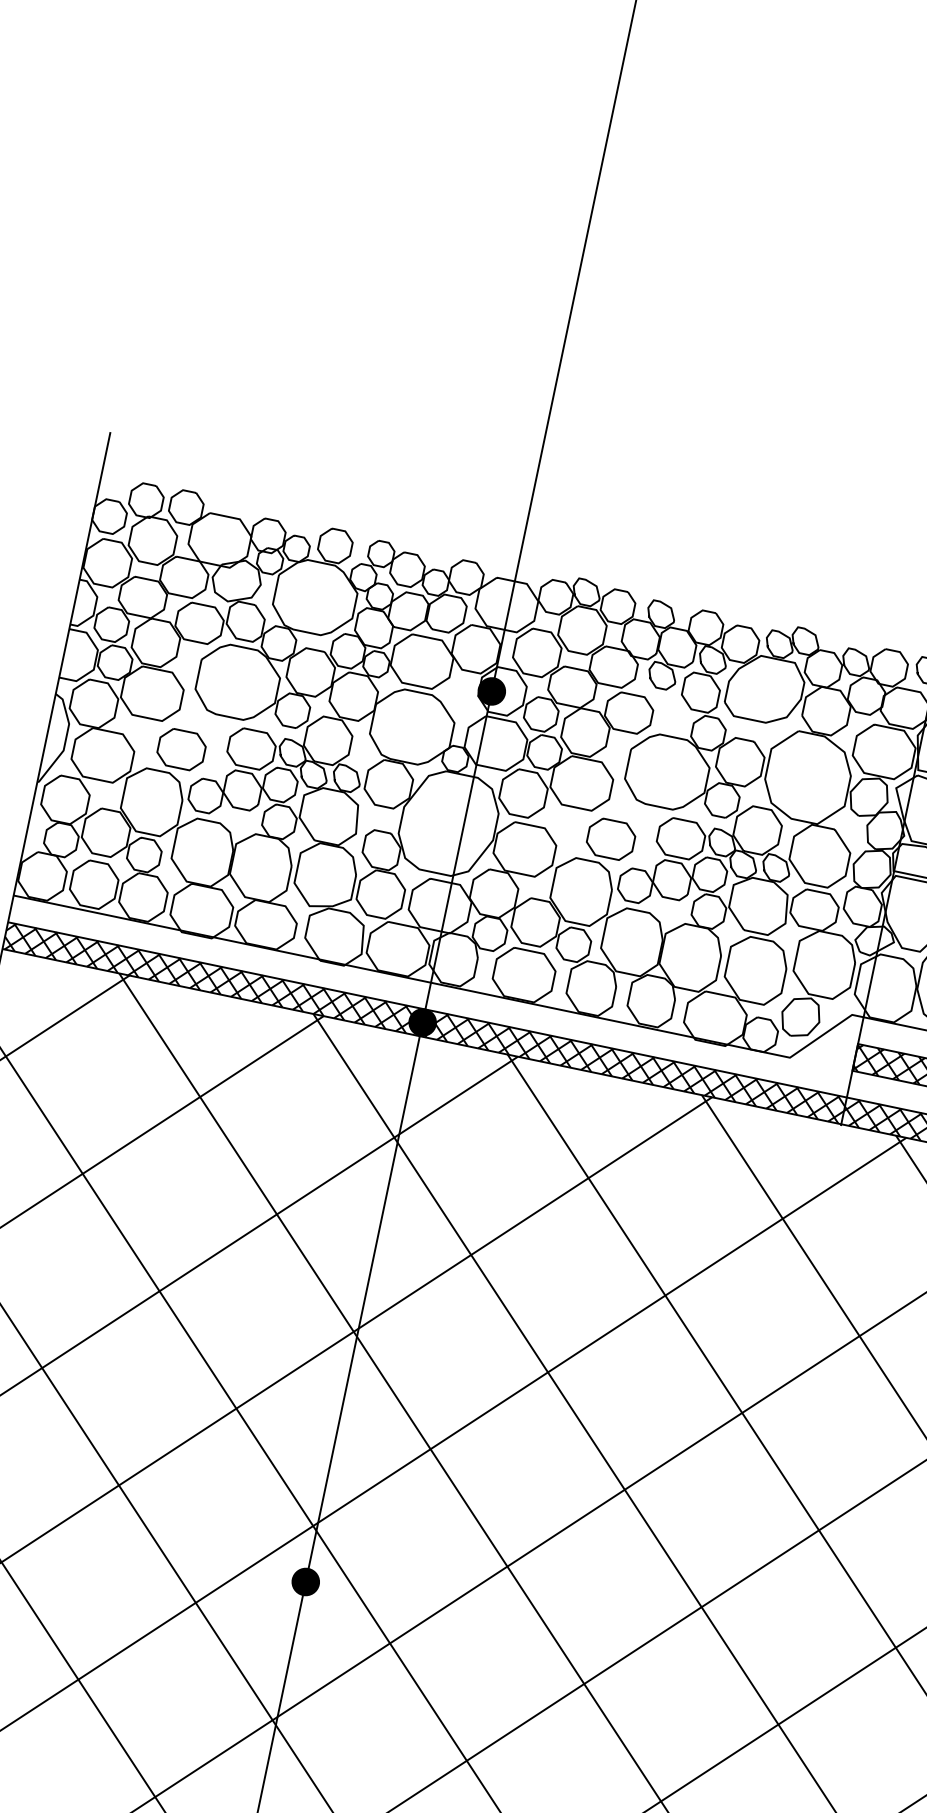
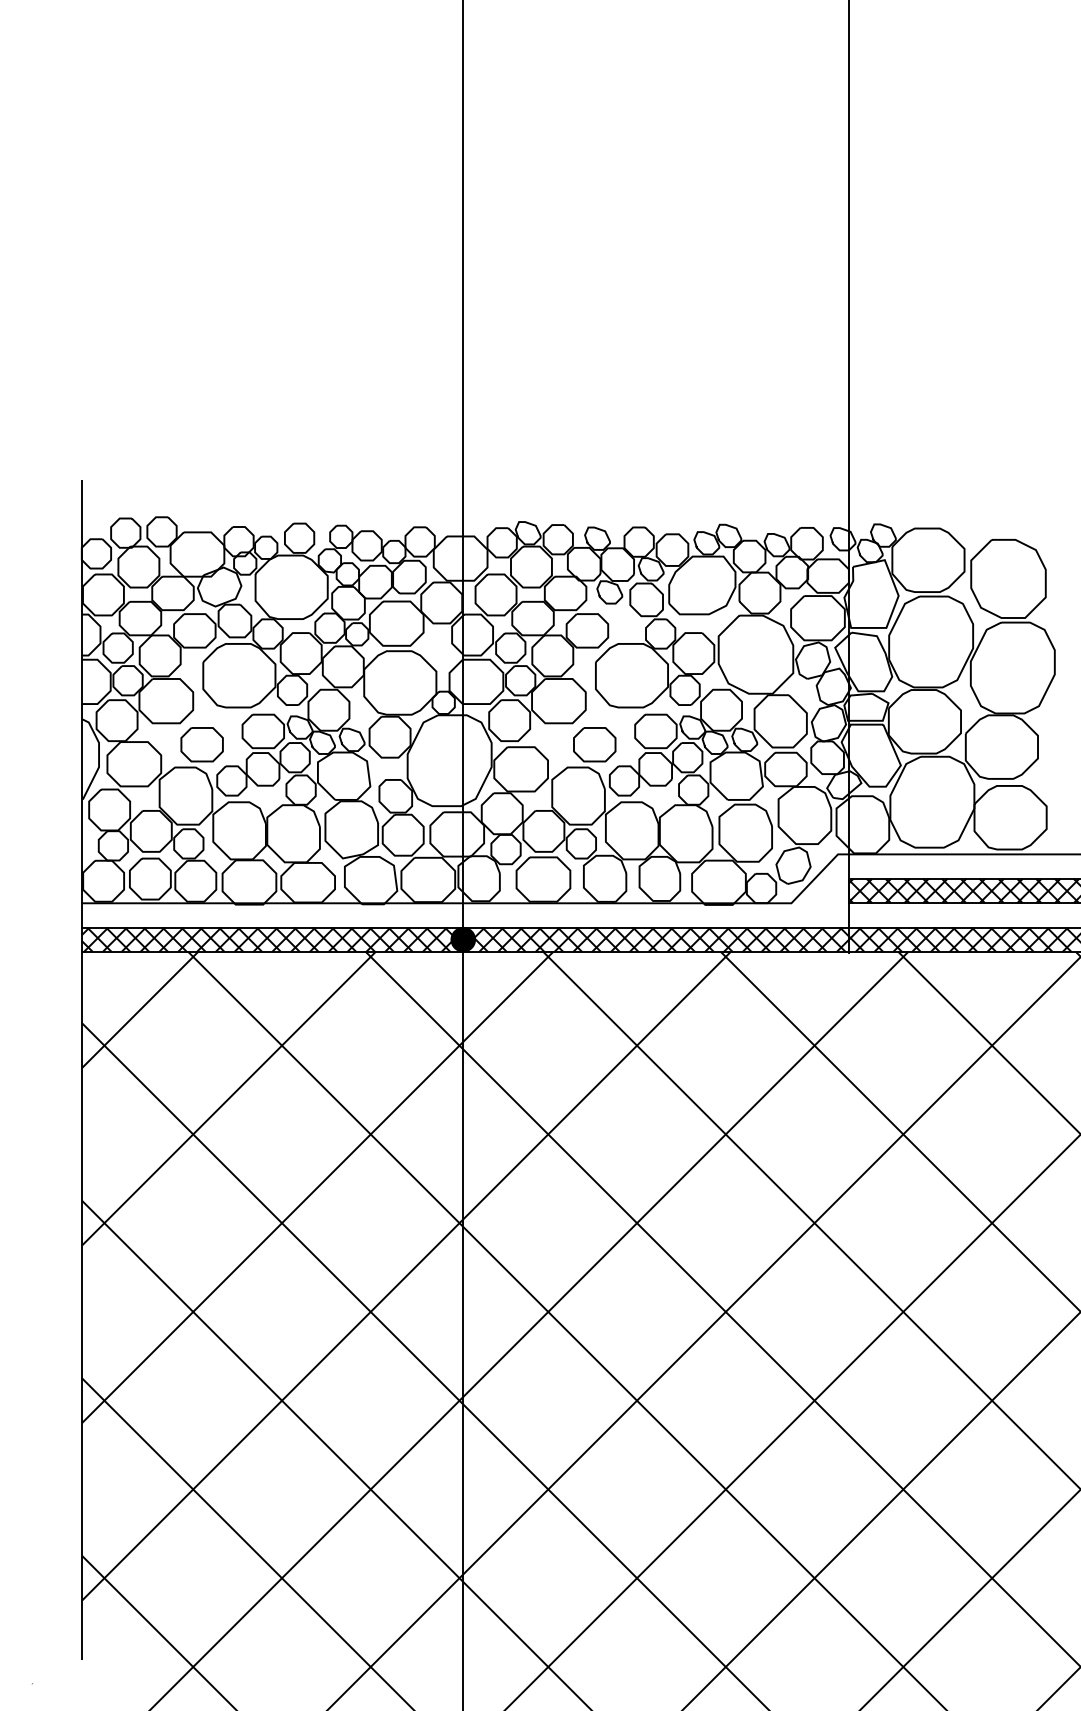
fill: (492, 690) -> (463, 636), removed
fill: (306, 1581) -> (463, 1450), removed

